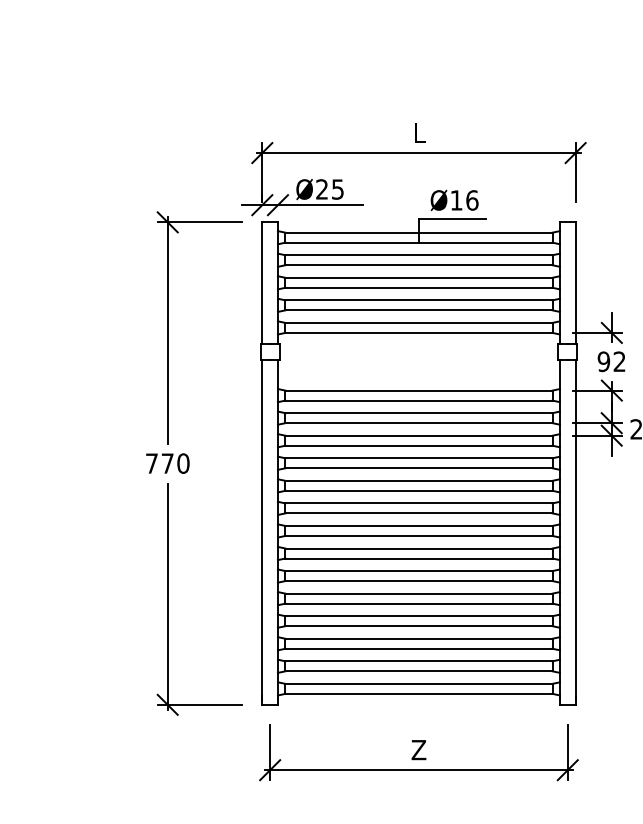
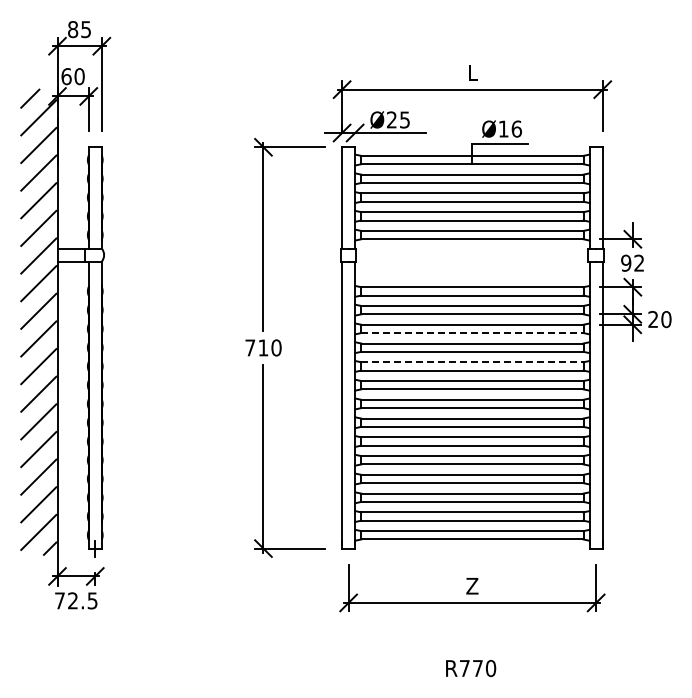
line: (419, 446) -> (472, 333), solid -> dashed
text: (167, 463) -> (263, 347), 770 -> 710
line: (419, 481) -> (472, 362), solid -> dashed

